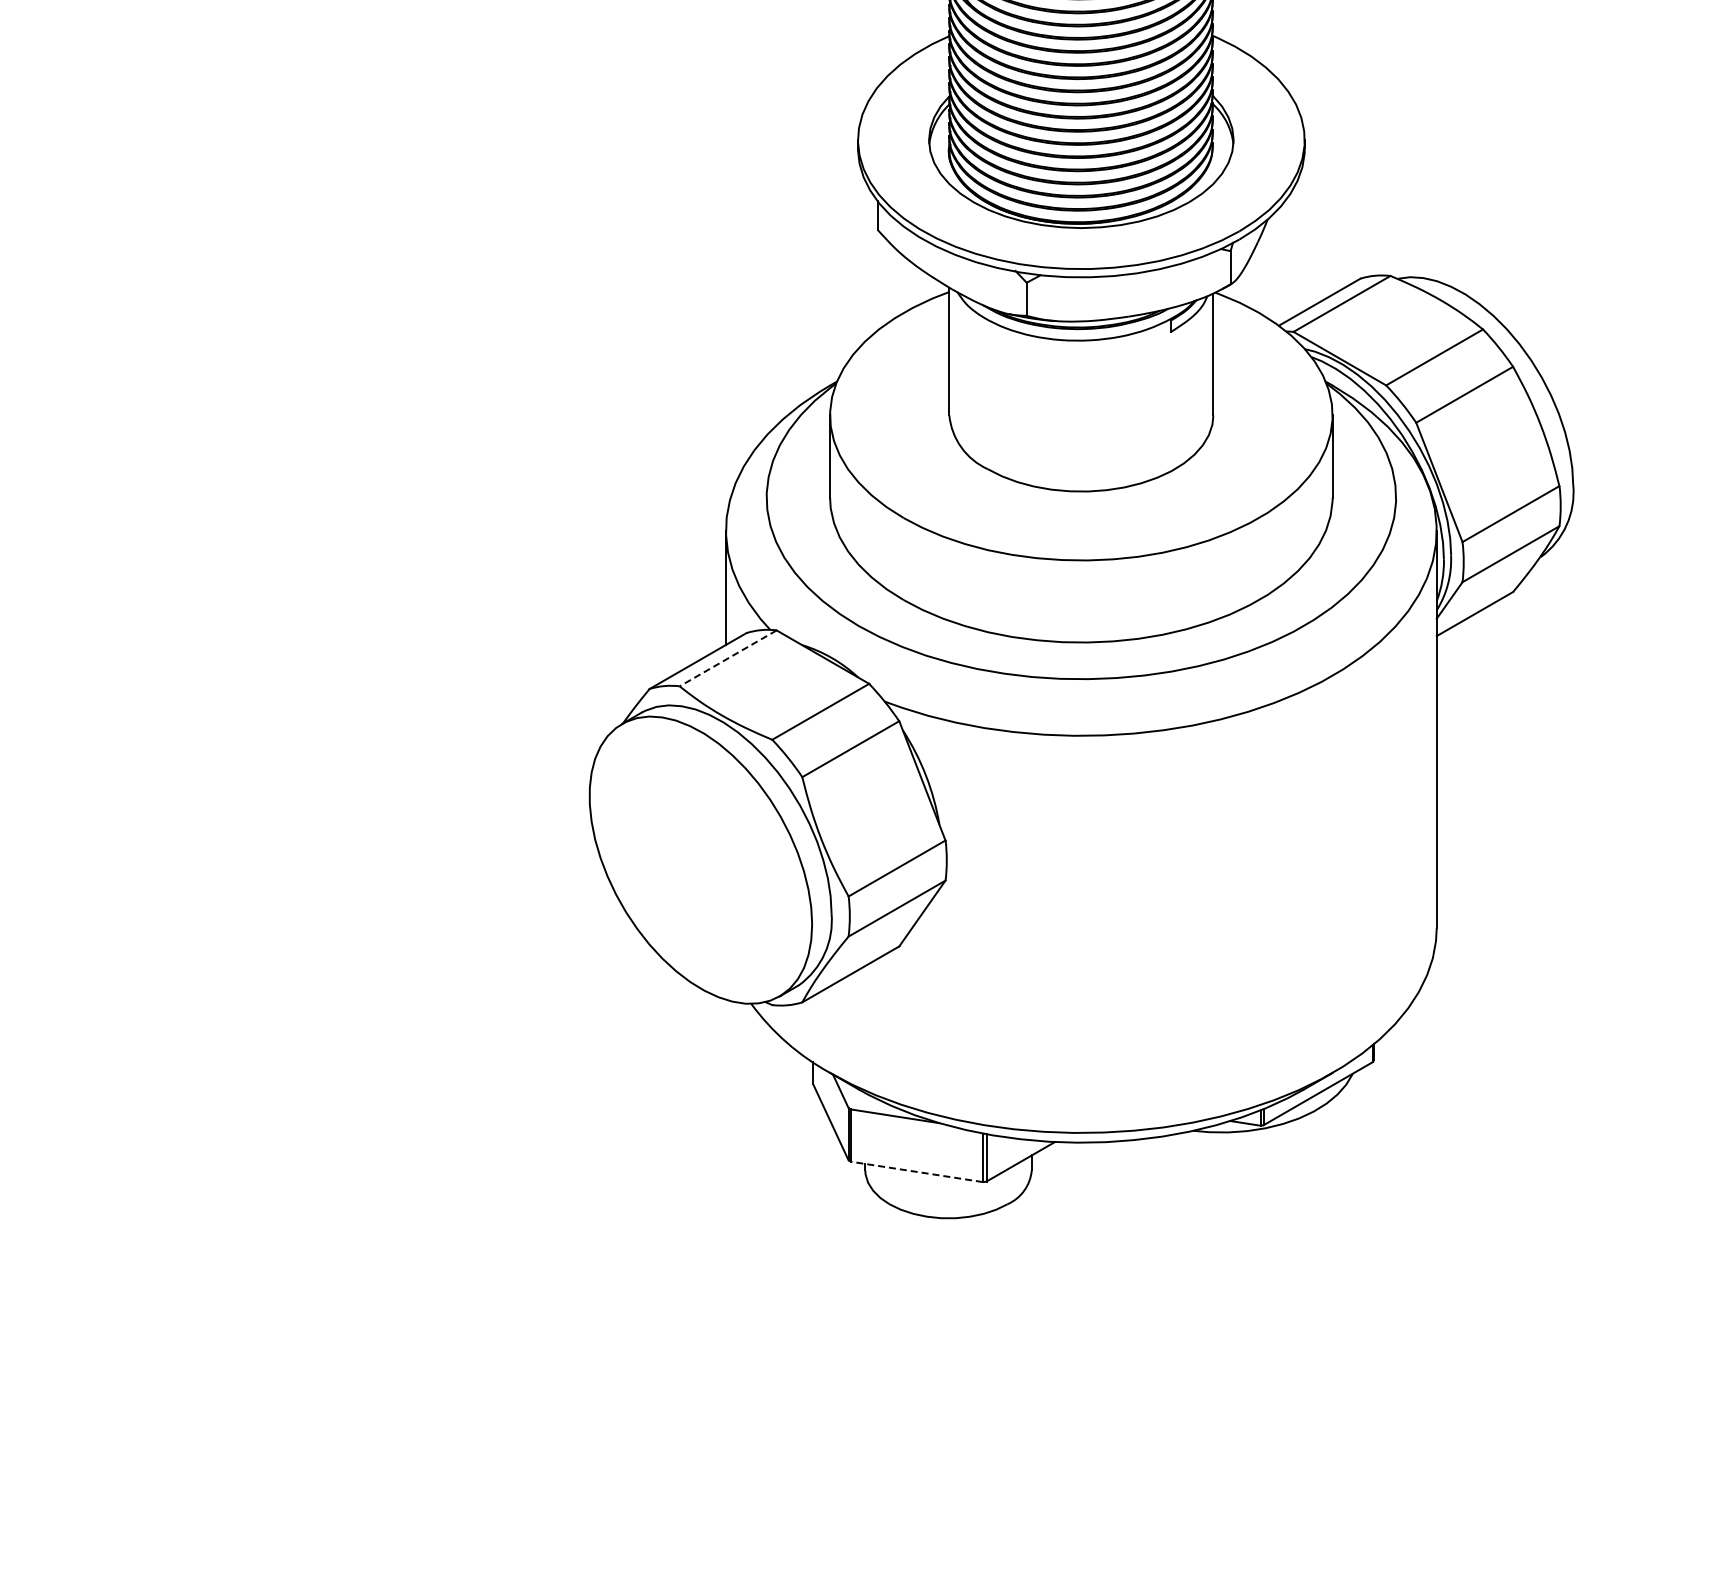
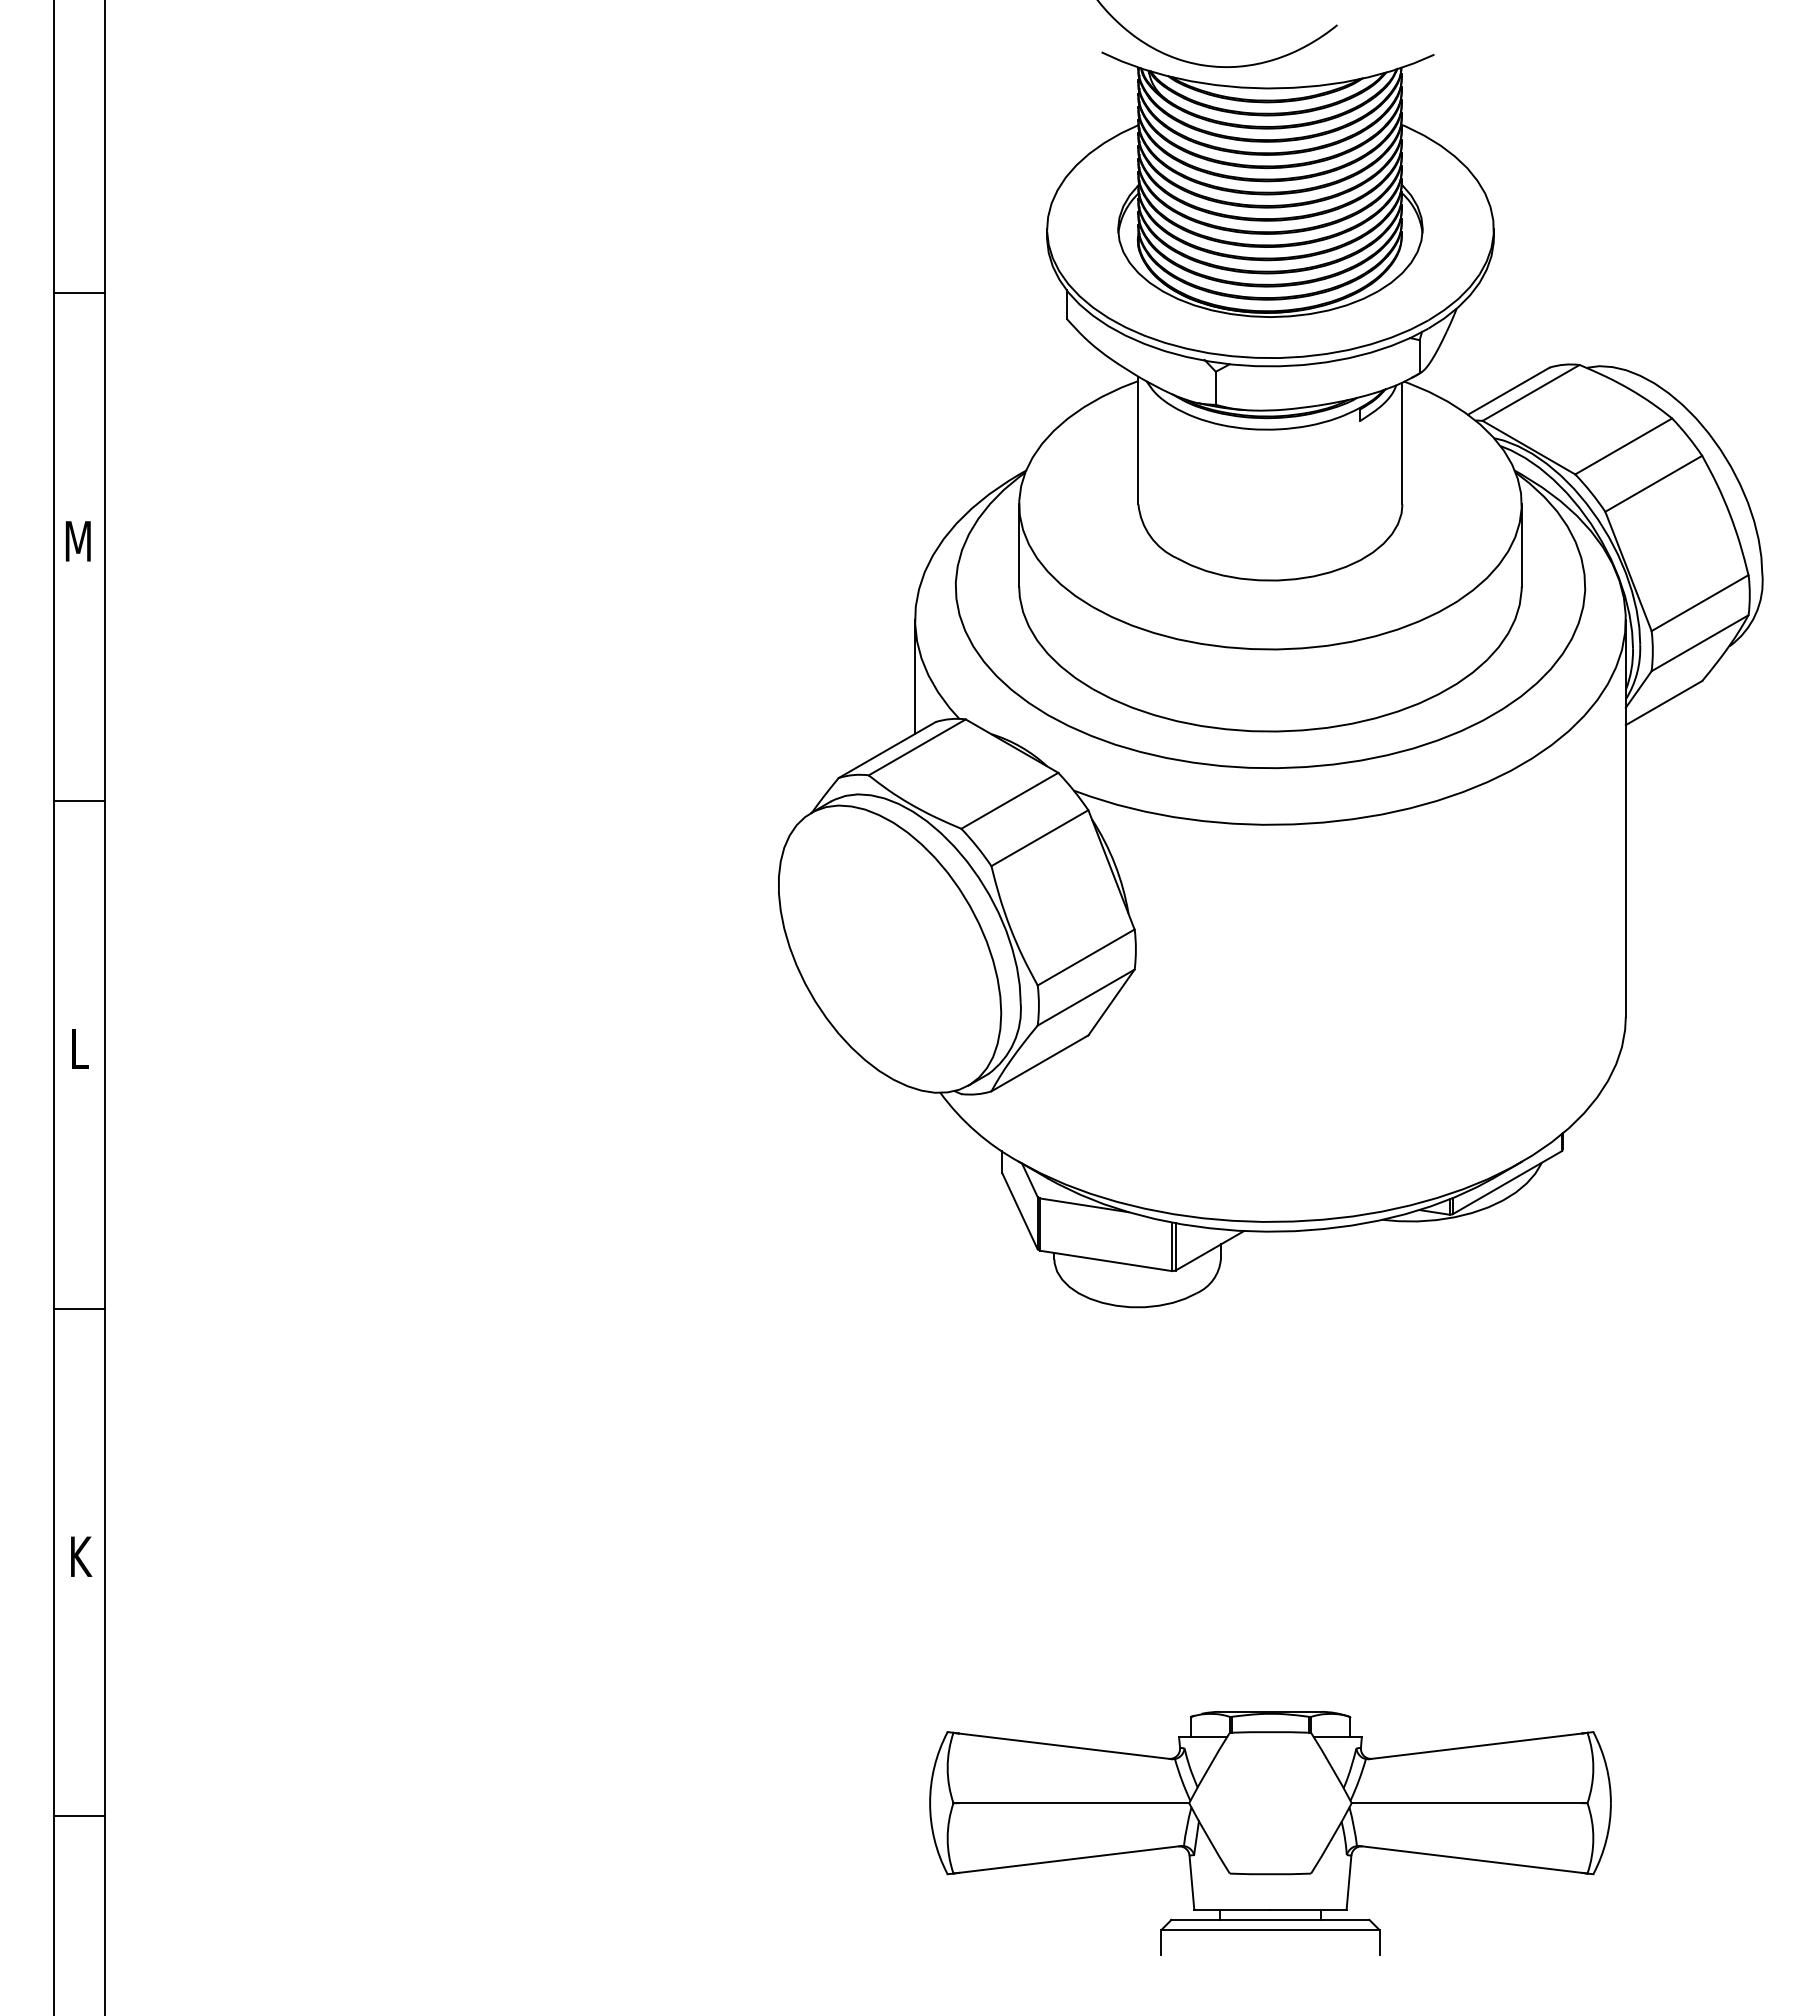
line: (728, 658) -> (917, 747), dashed -> solid
line: (917, 1171) -> (1106, 1260), dashed -> solid

